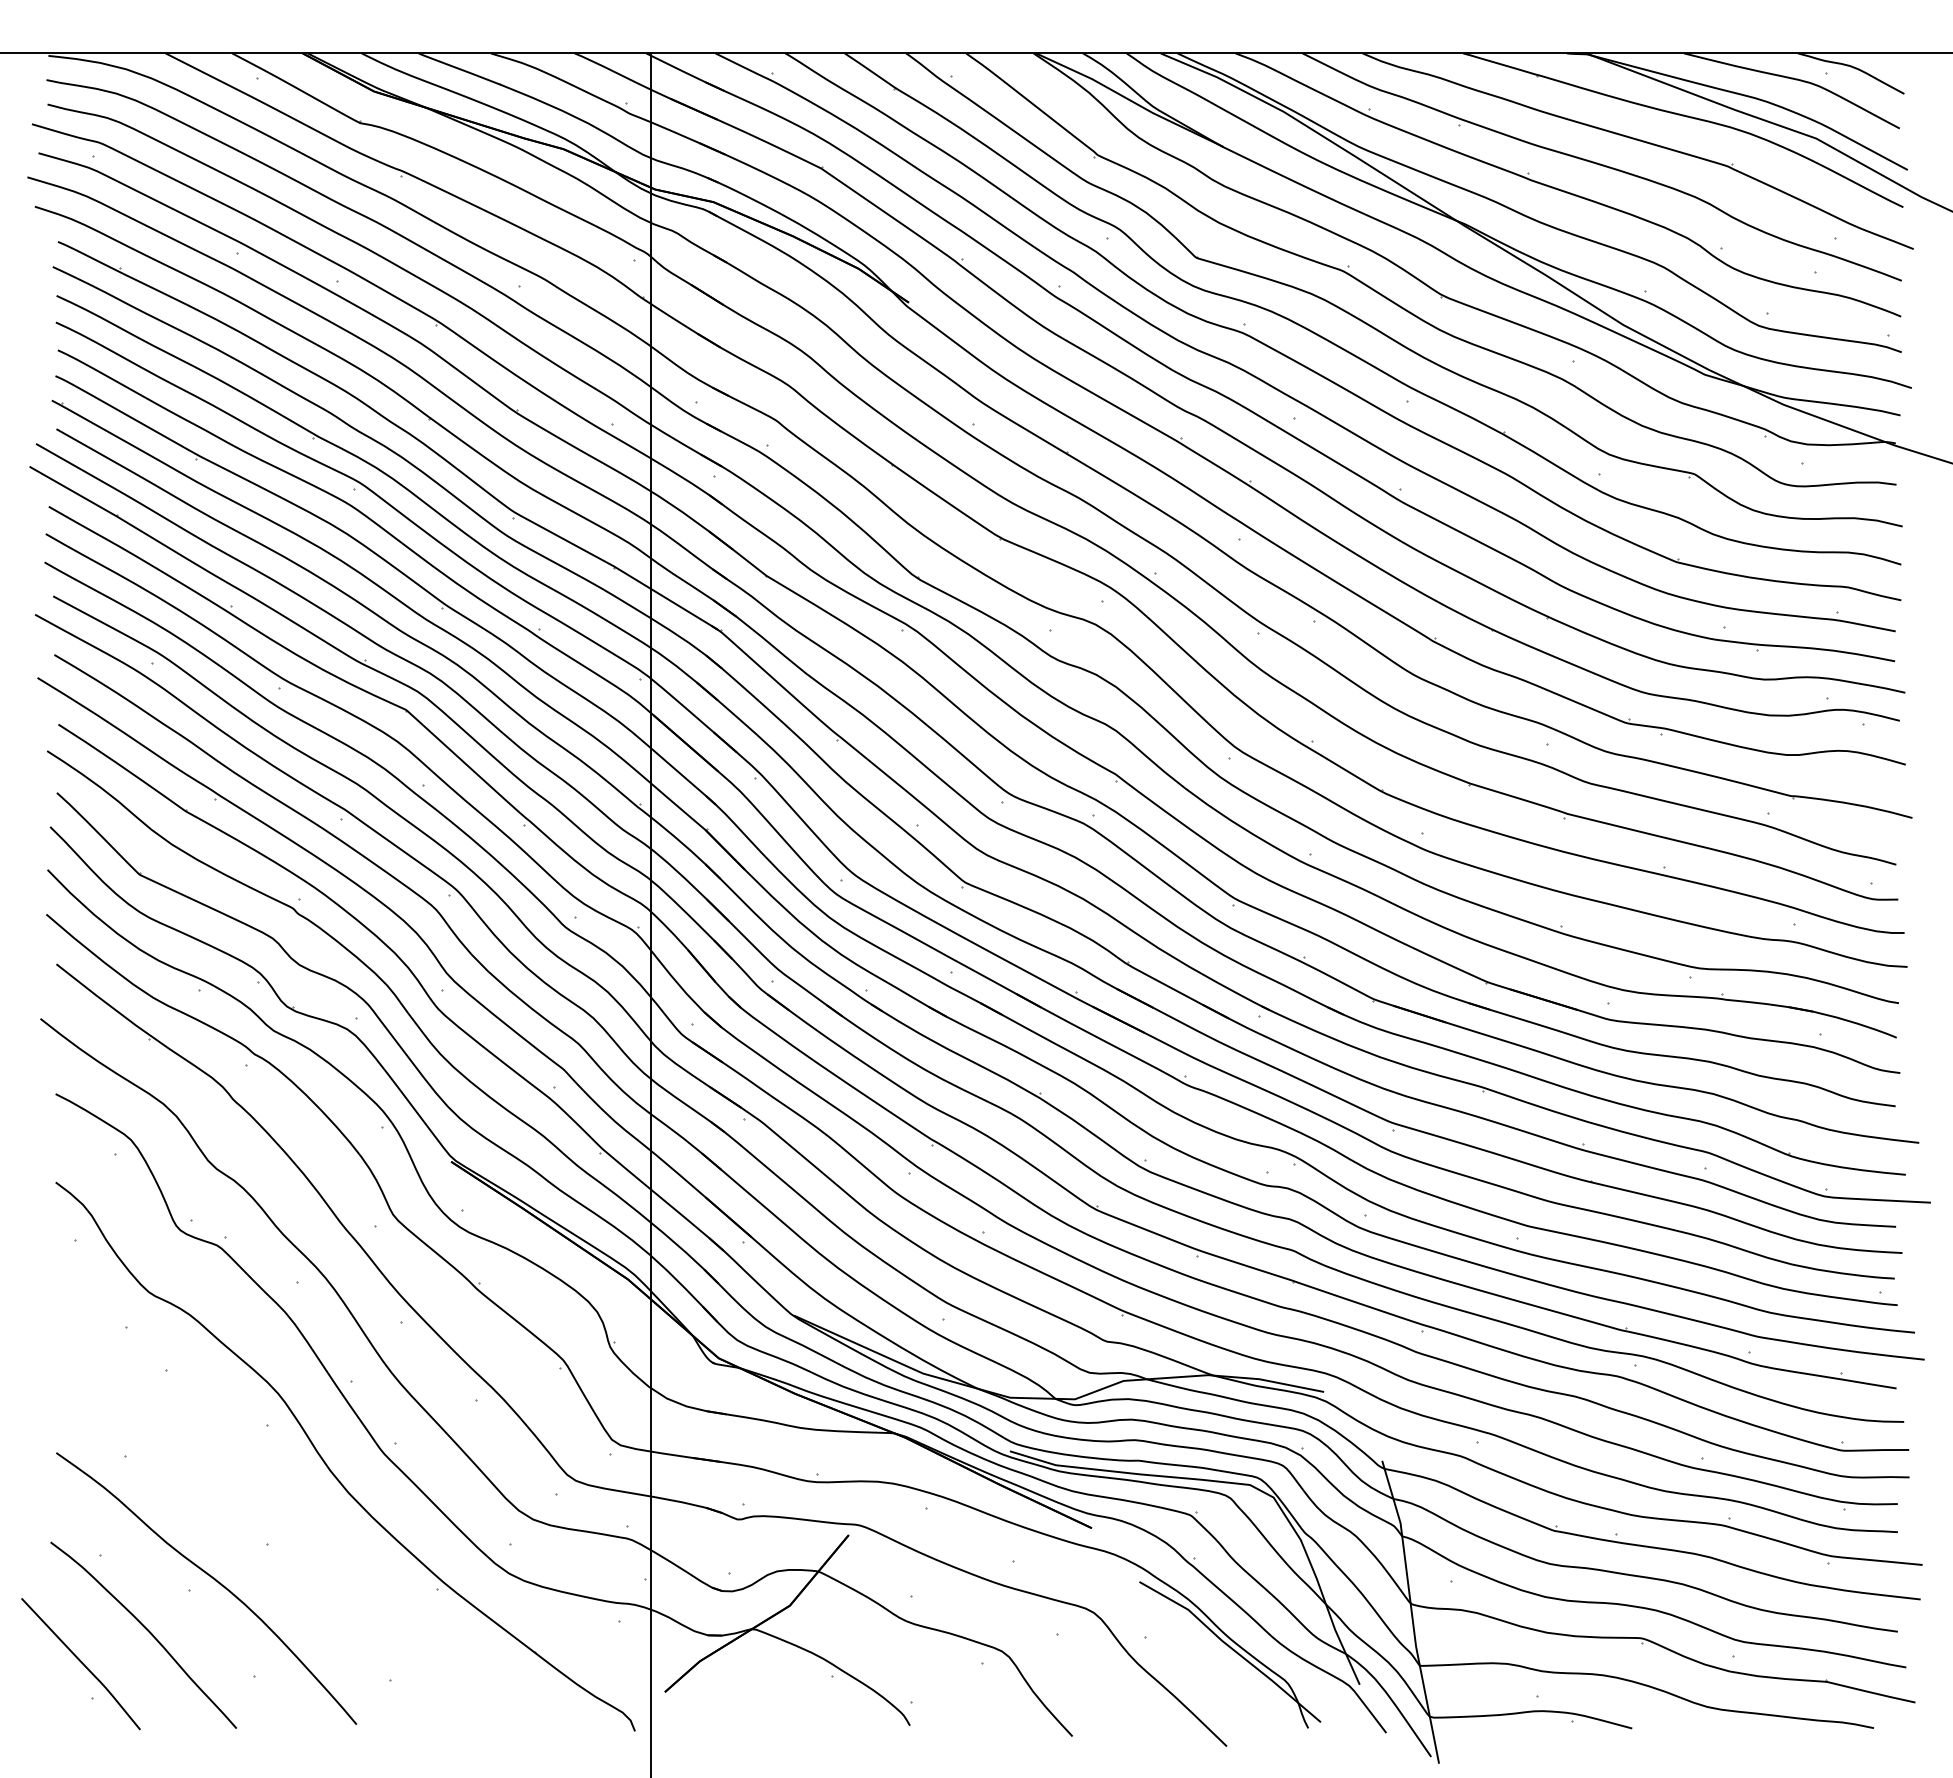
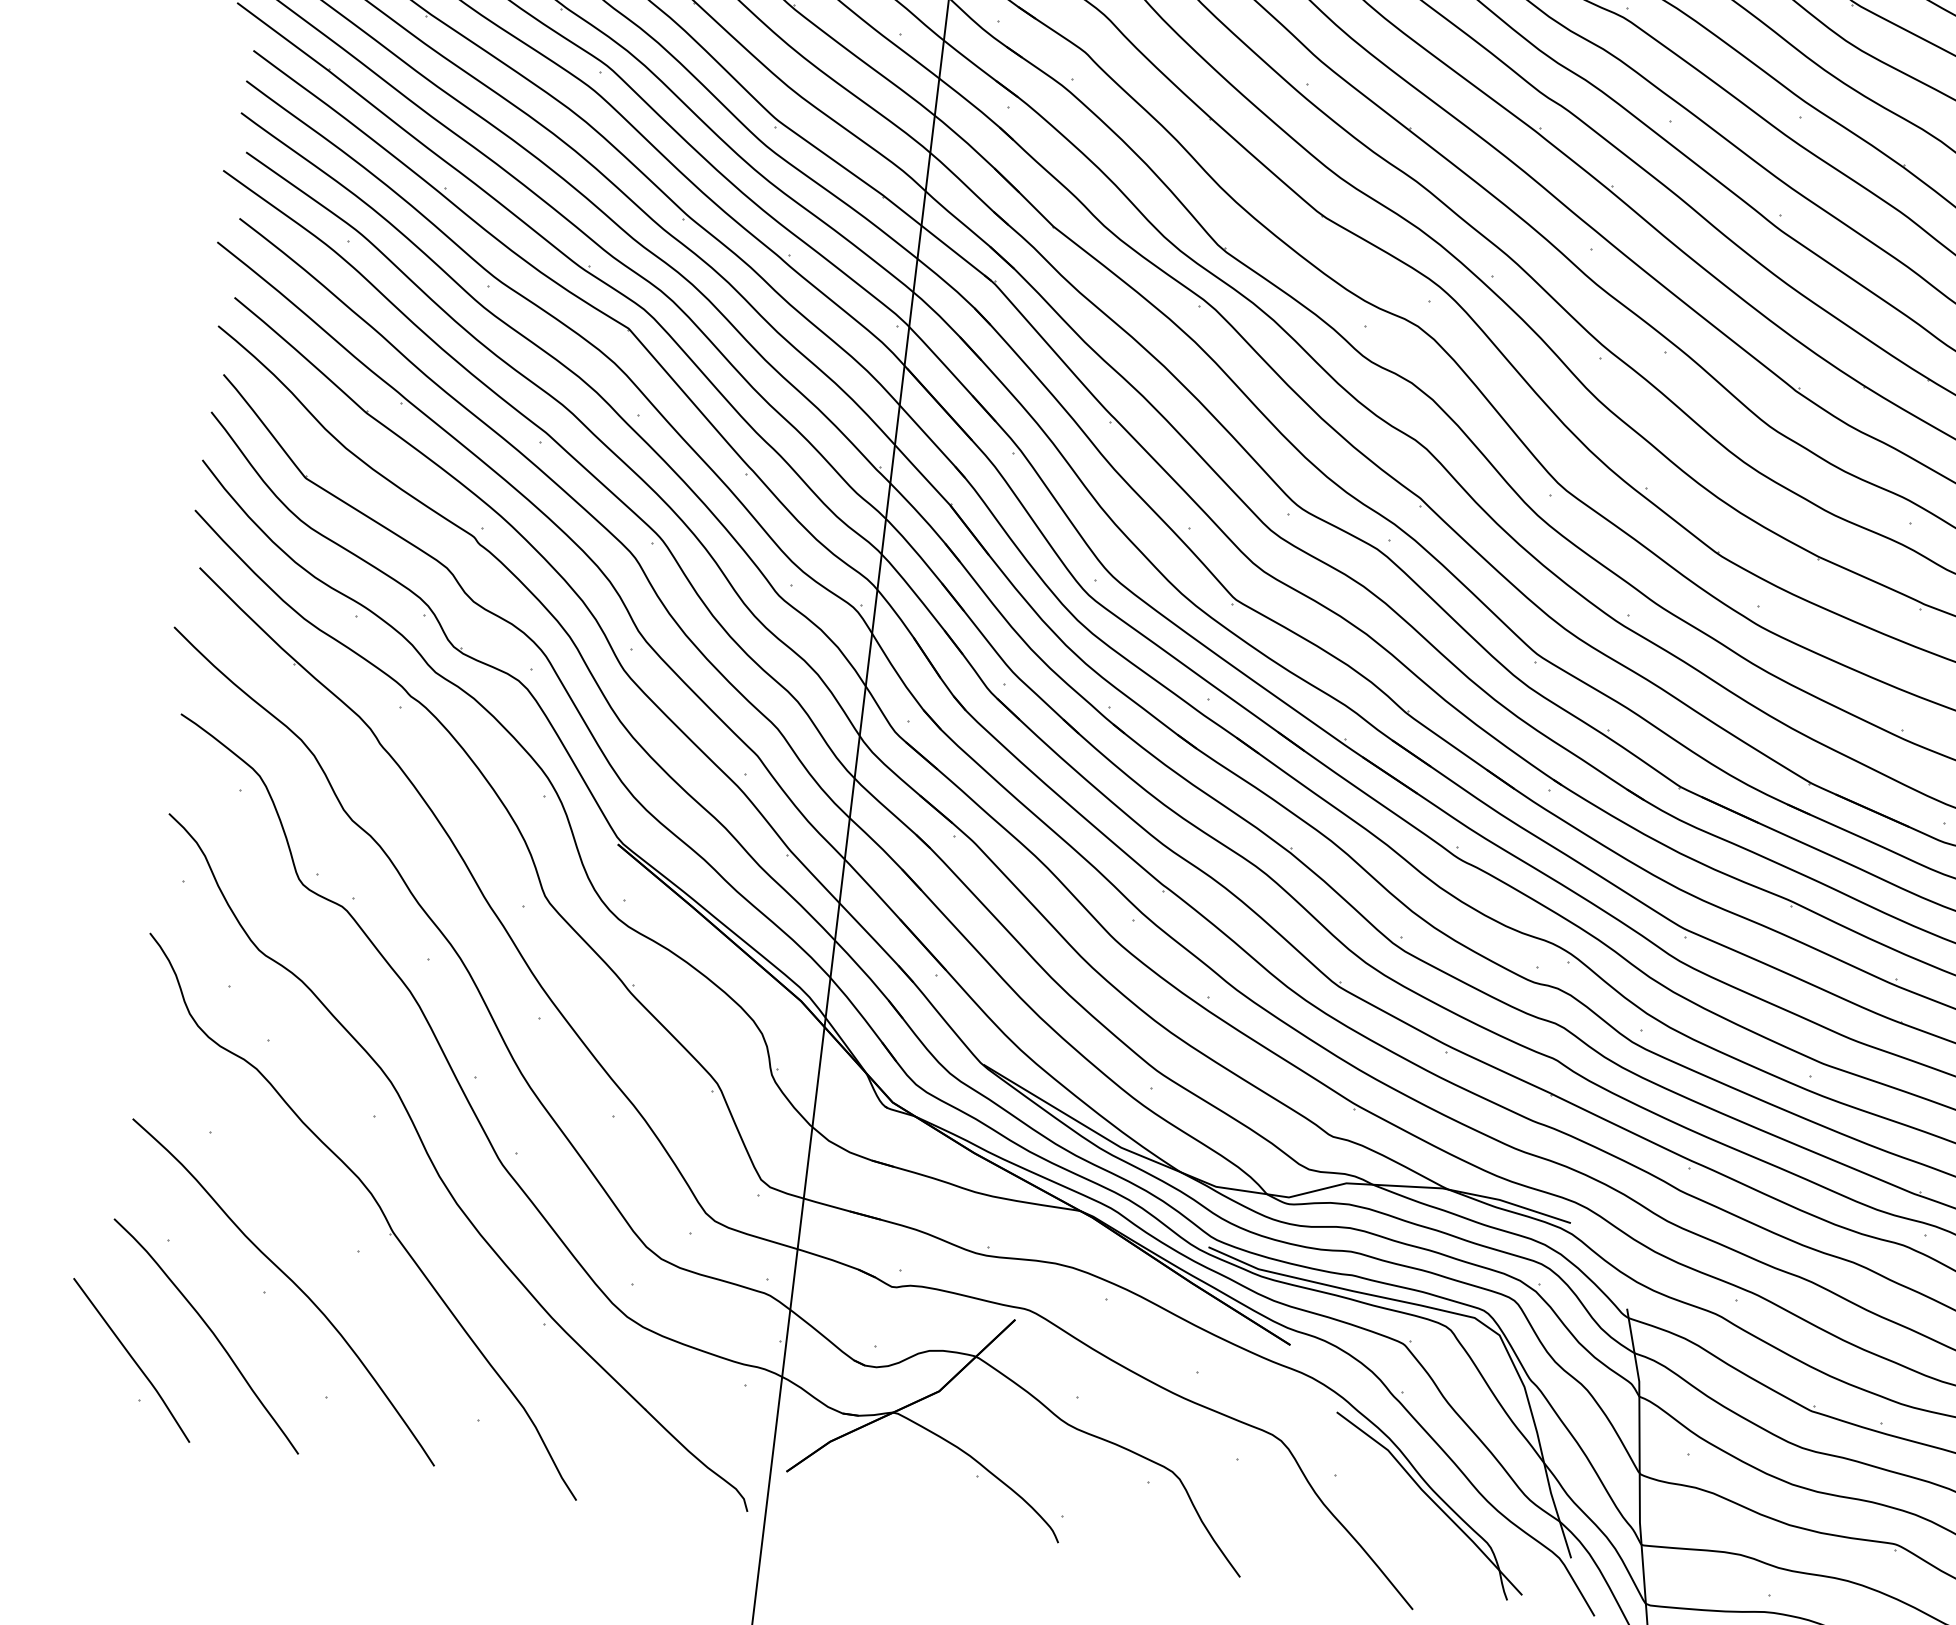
part: (280, 1504) -> (378, 1207), added

